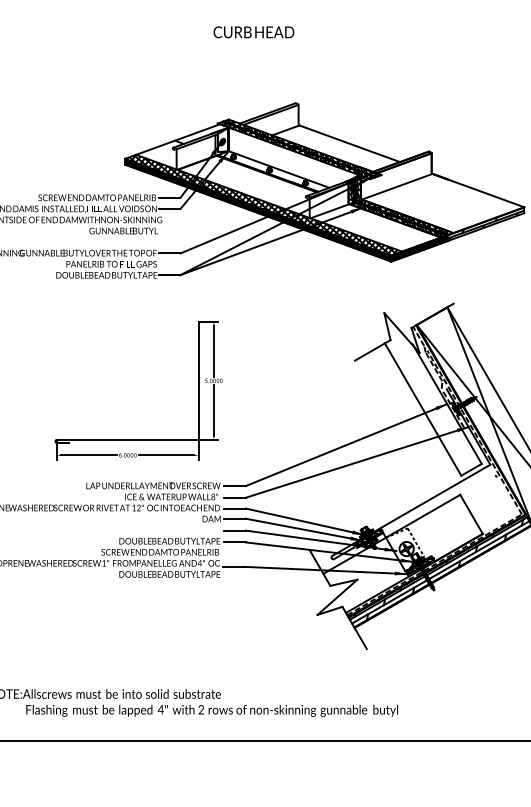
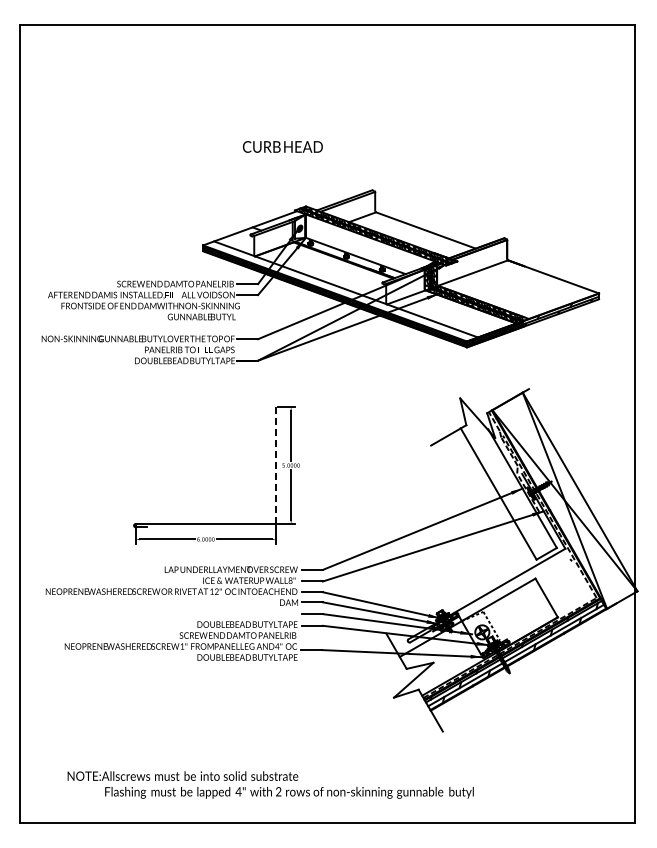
text: (253, 31) -> (282, 146), moved
hatch: (263, 205) -> (340, 291), removed
line: (199, 380) -> (276, 465), solid -> dashed

